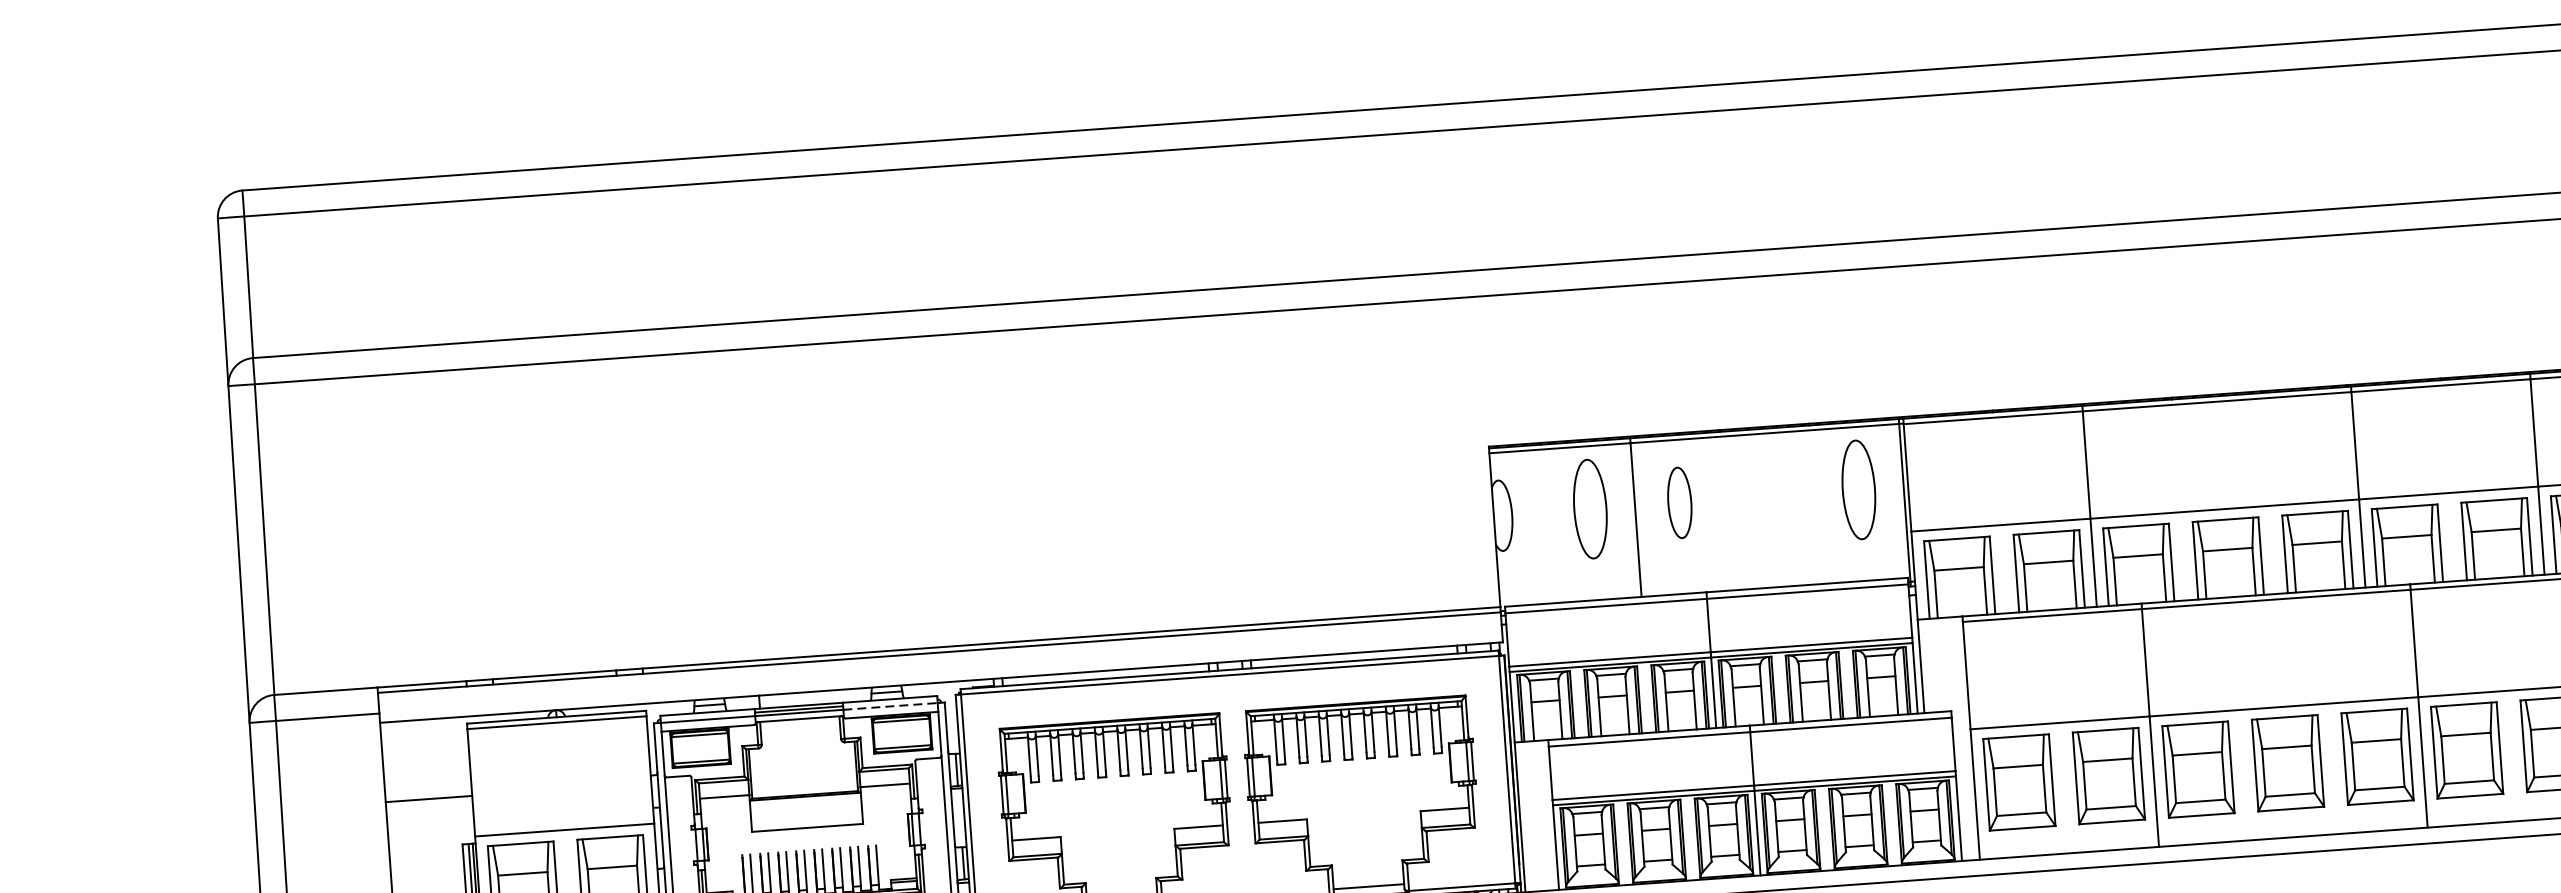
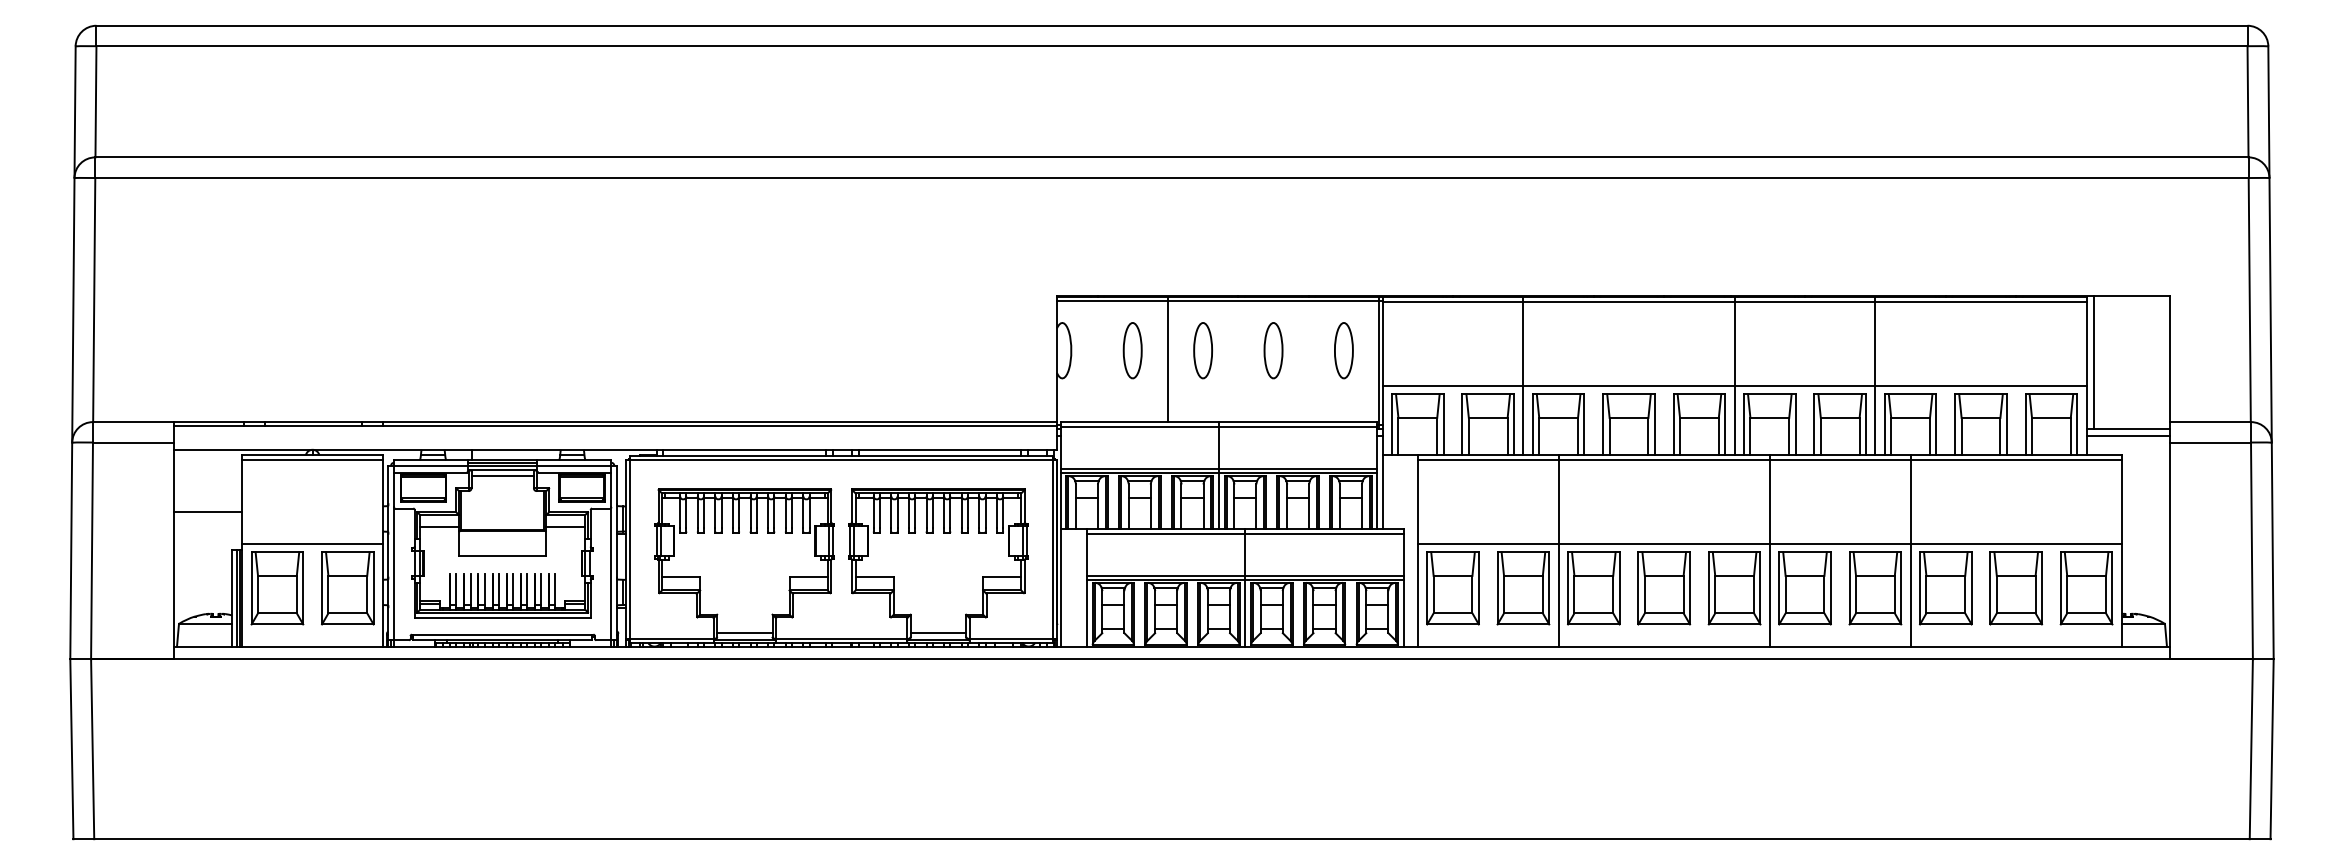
part: (1858, 489) -> (1343, 350), size x0.71
part: (1769, 496) -> (1273, 350), added
part: (1589, 509) -> (1132, 350), size x0.71
line: (890, 706) -> (574, 465), dashed -> solid
line: (800, 726) -> (502, 476), added

